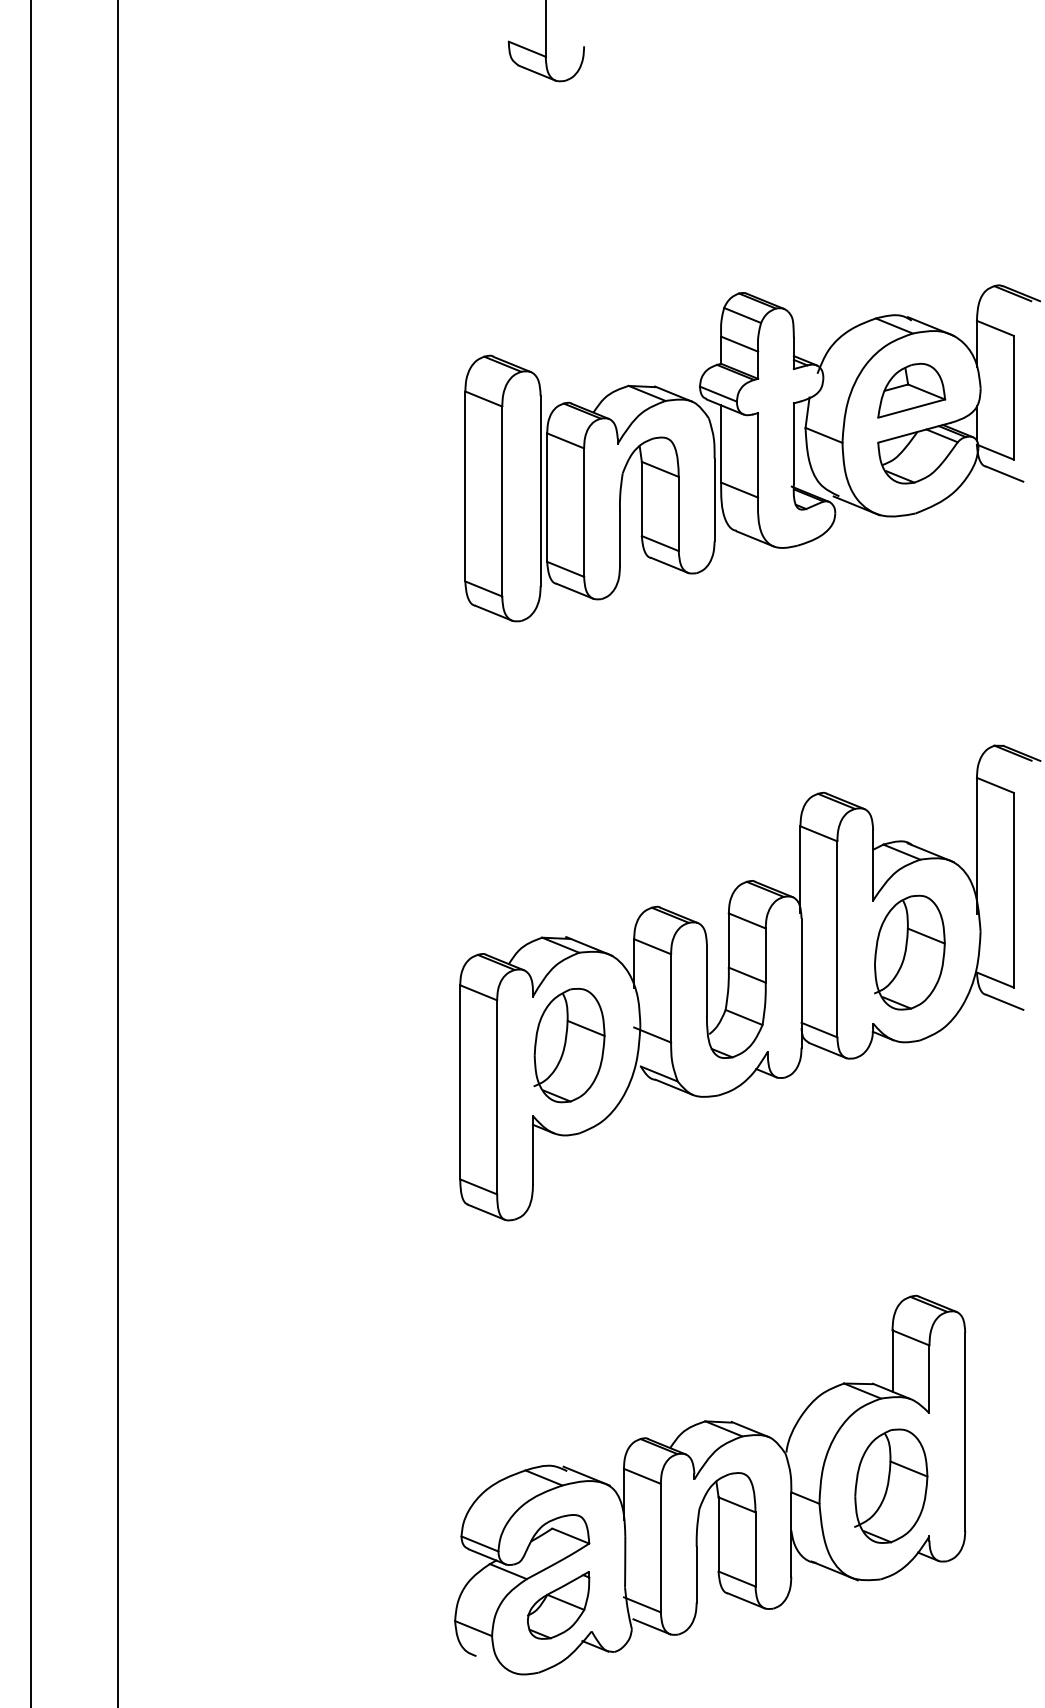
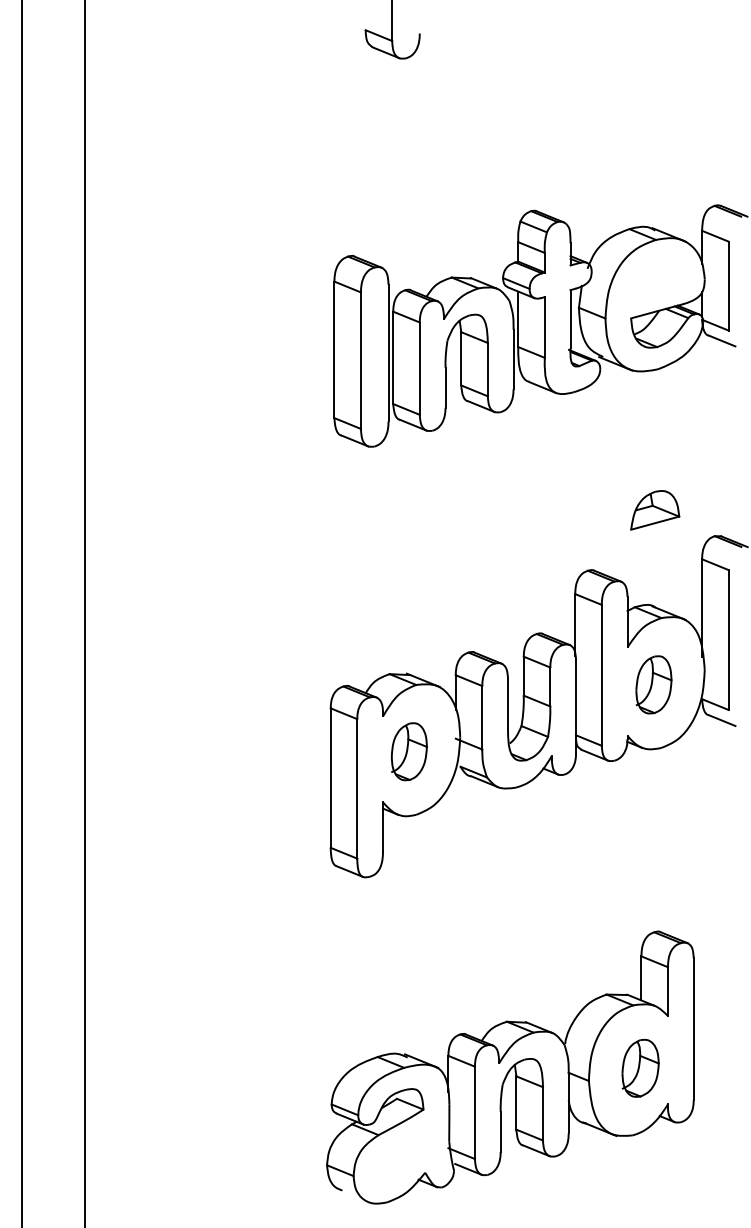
part: (911, 390) -> (655, 510), moved
part: (909, 952) -> (653, 684), size x0.7
part: (569, 1045) -> (409, 751), size x0.7
part: (891, 1485) -> (640, 1067), size x0.7
part: (558, 1605) -> (401, 1154), removed

